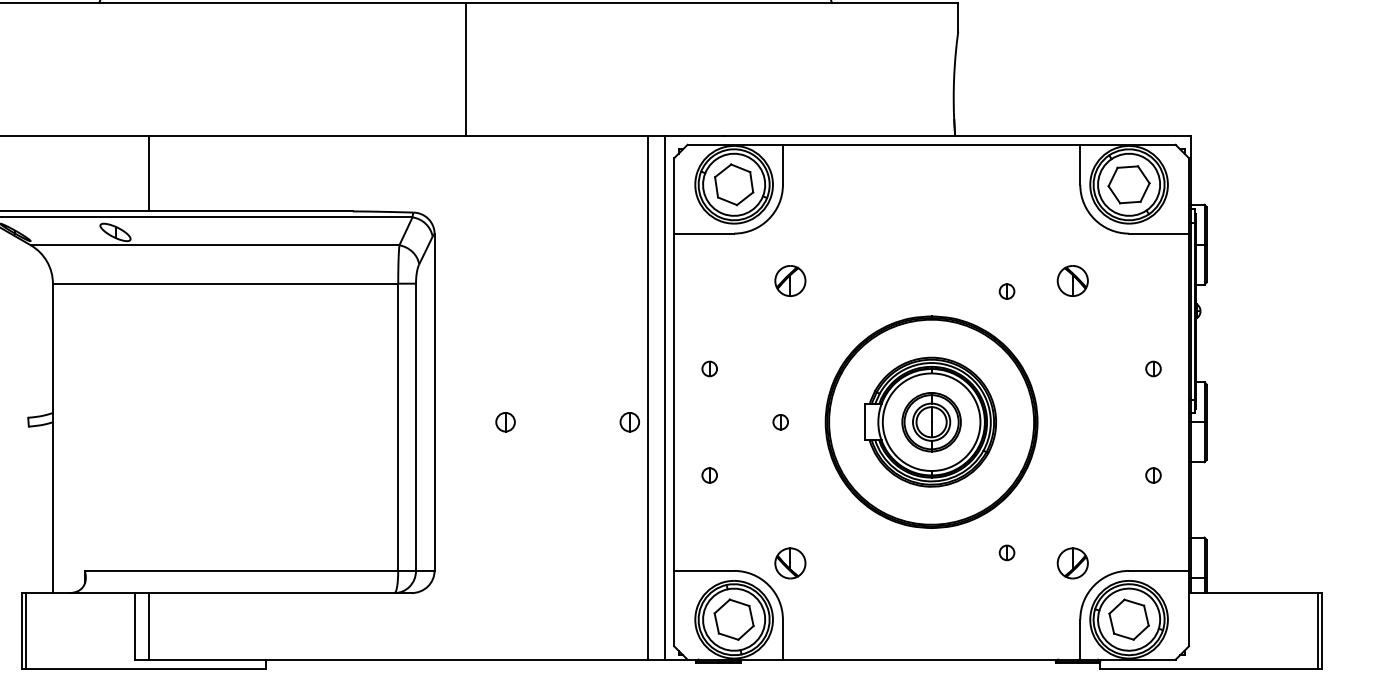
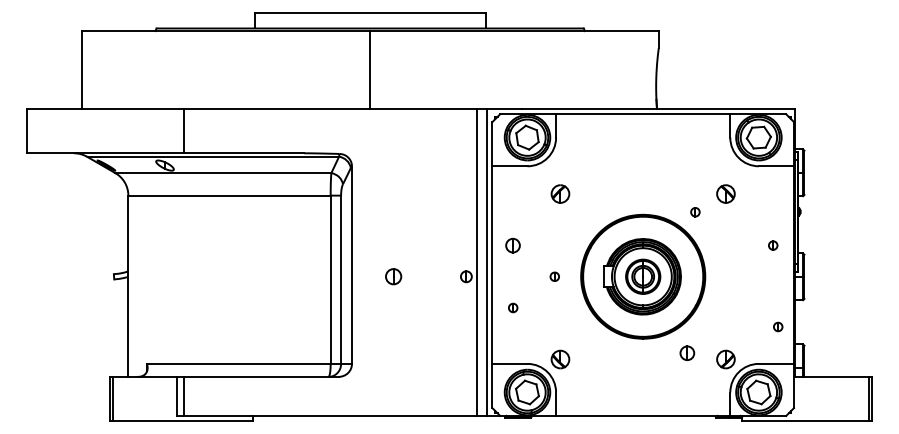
part: (1007, 292) -> (695, 212), moved
part: (710, 368) -> (513, 245), size x1.6
part: (505, 421) -> (393, 276), size x1.4
part: (1153, 474) -> (778, 326), moved
part: (1007, 553) -> (687, 353), size x1.6

